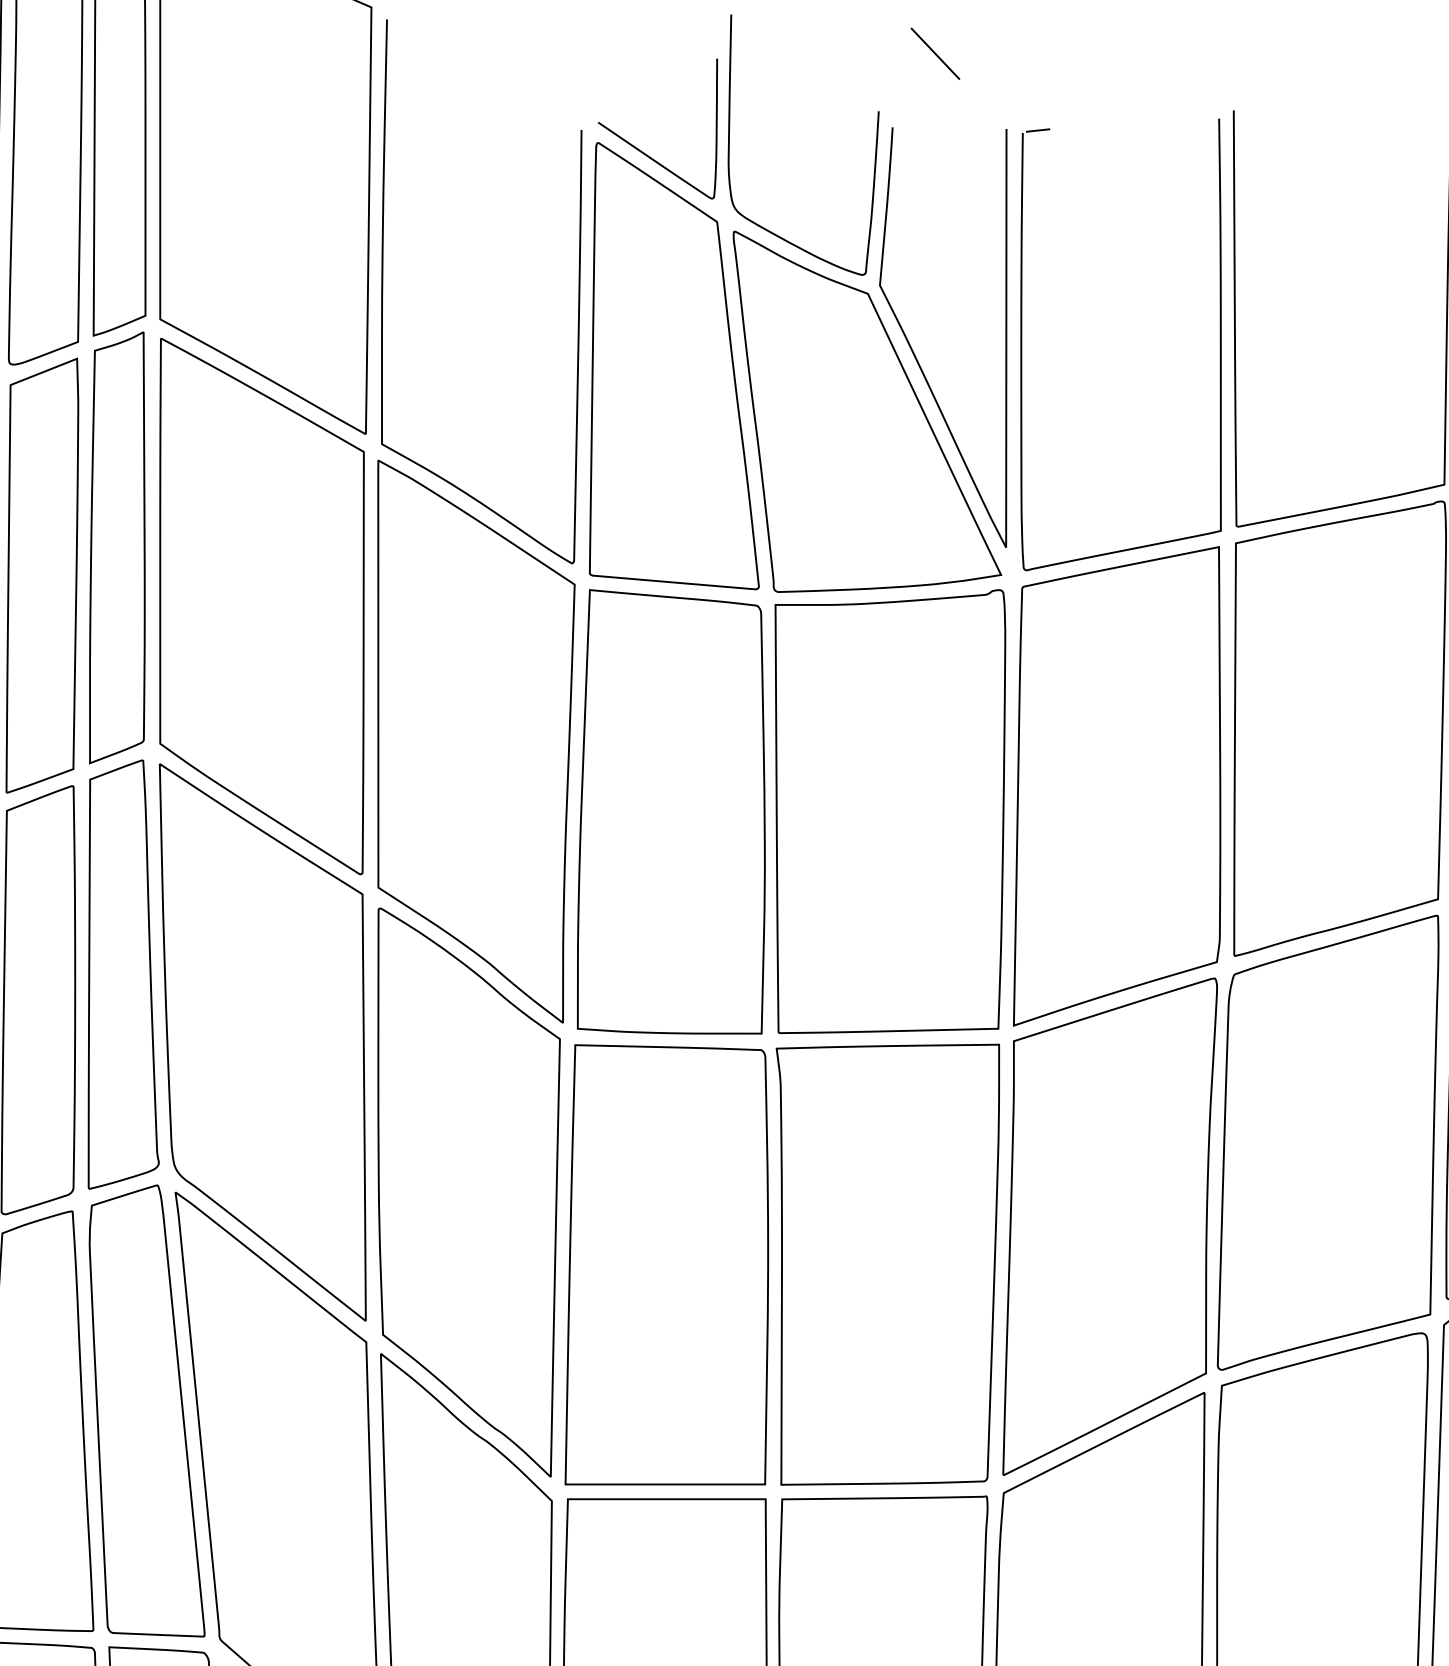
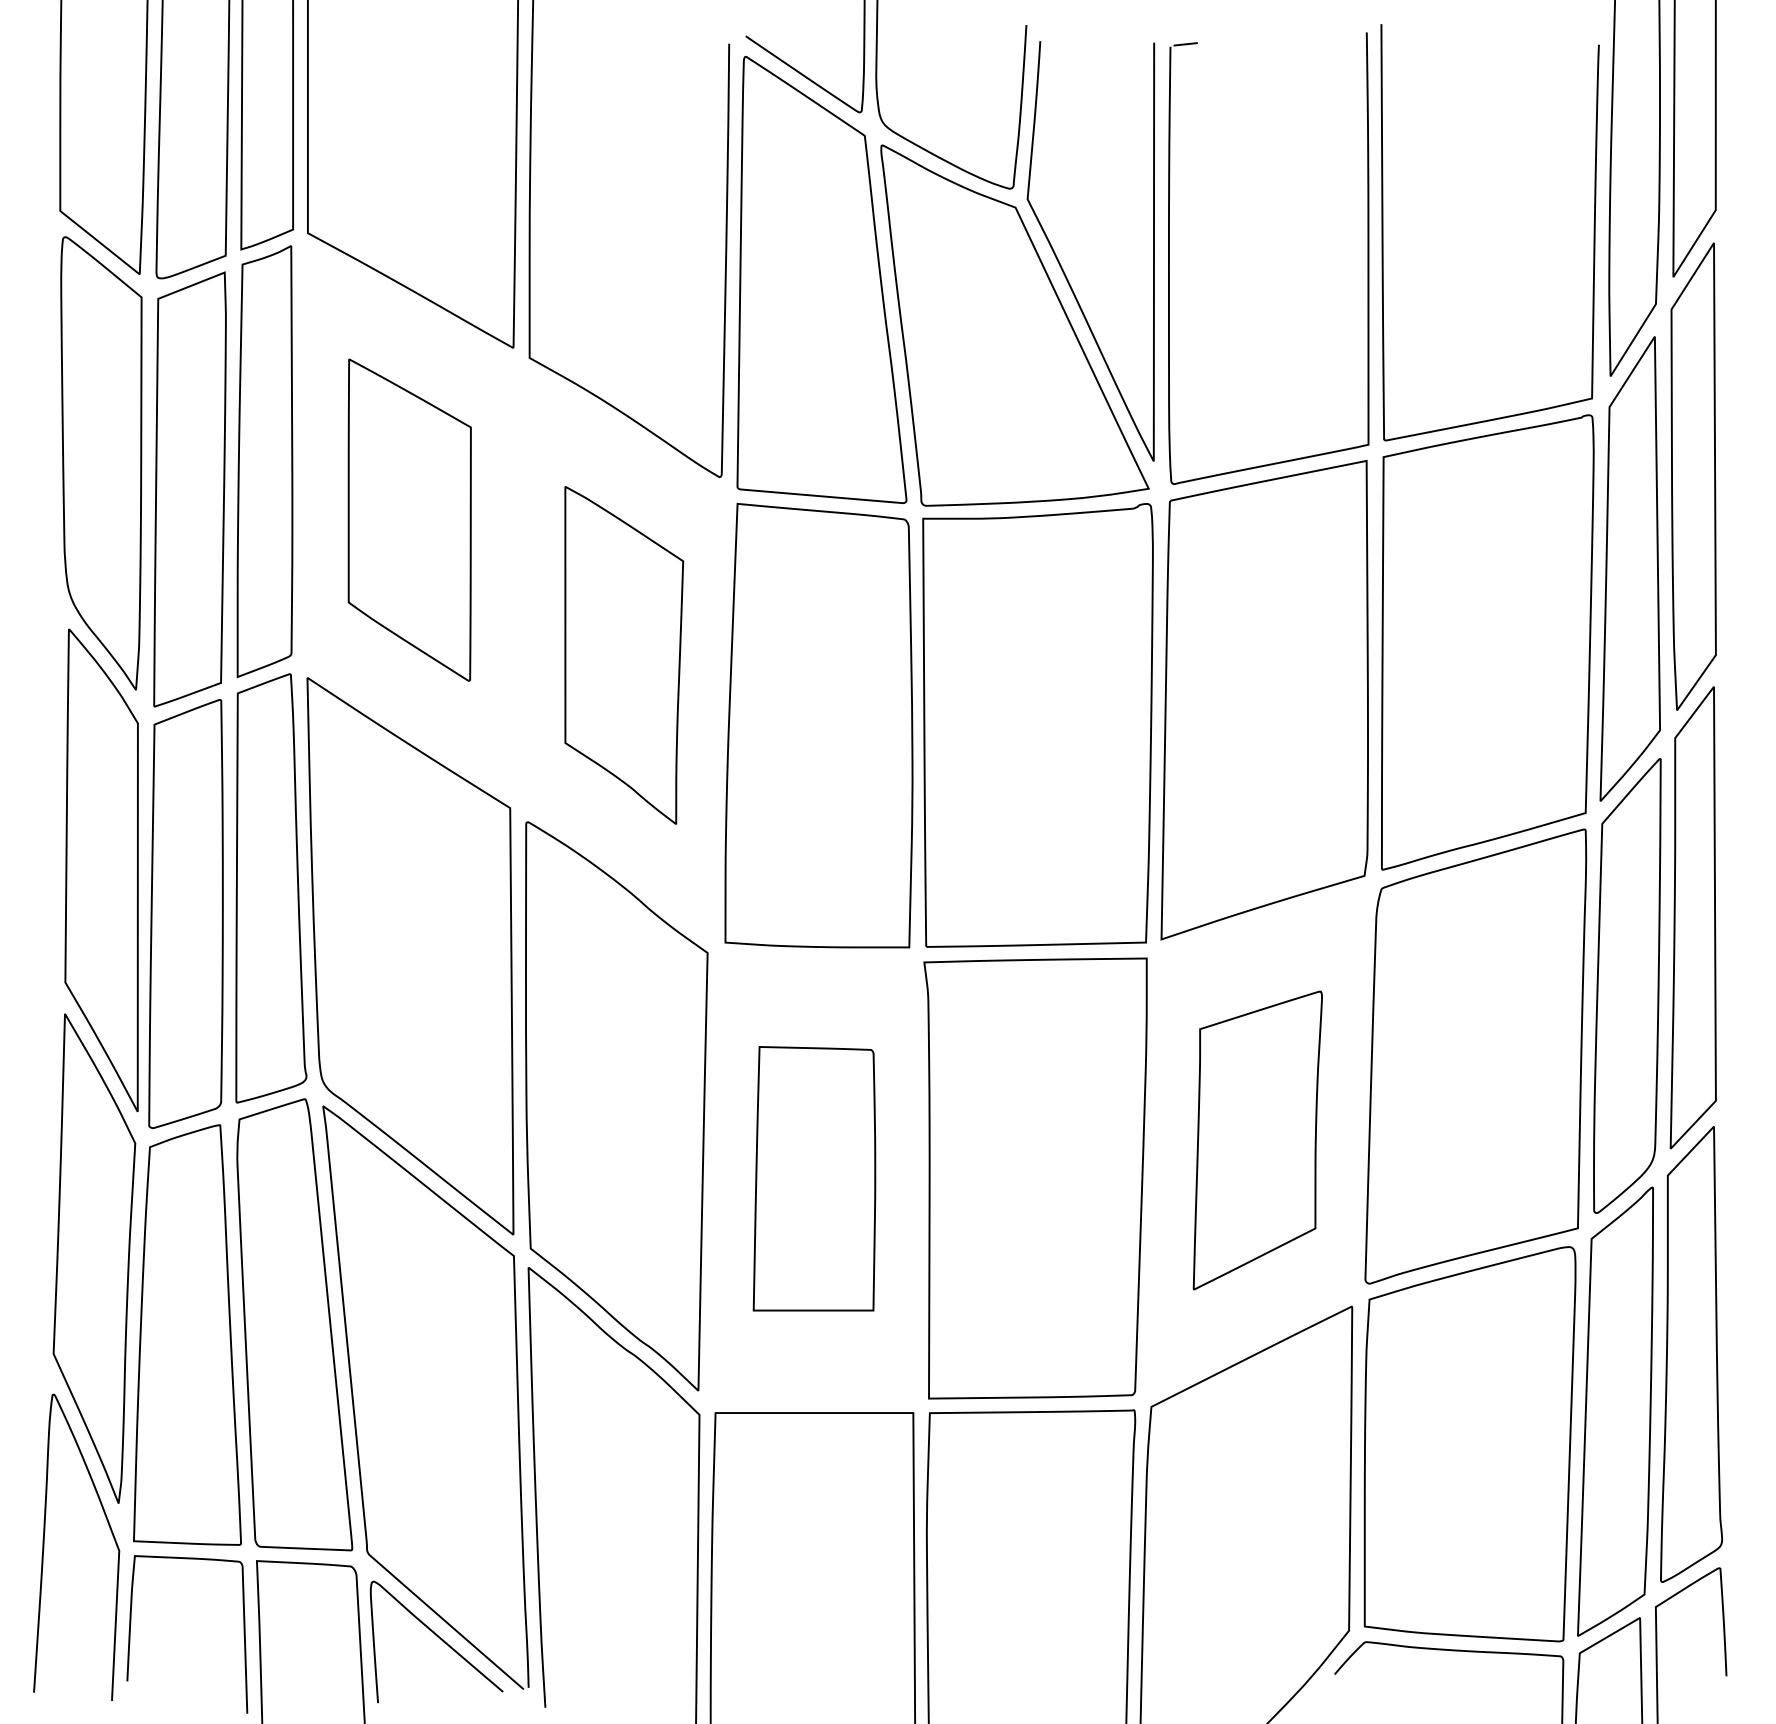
part: (261, 605) -> (409, 519), size x0.6
part: (476, 741) -> (624, 655), size x0.6
part: (1109, 1226) -> (1257, 1140), size x0.6
part: (666, 1264) -> (814, 1178), size x0.6

